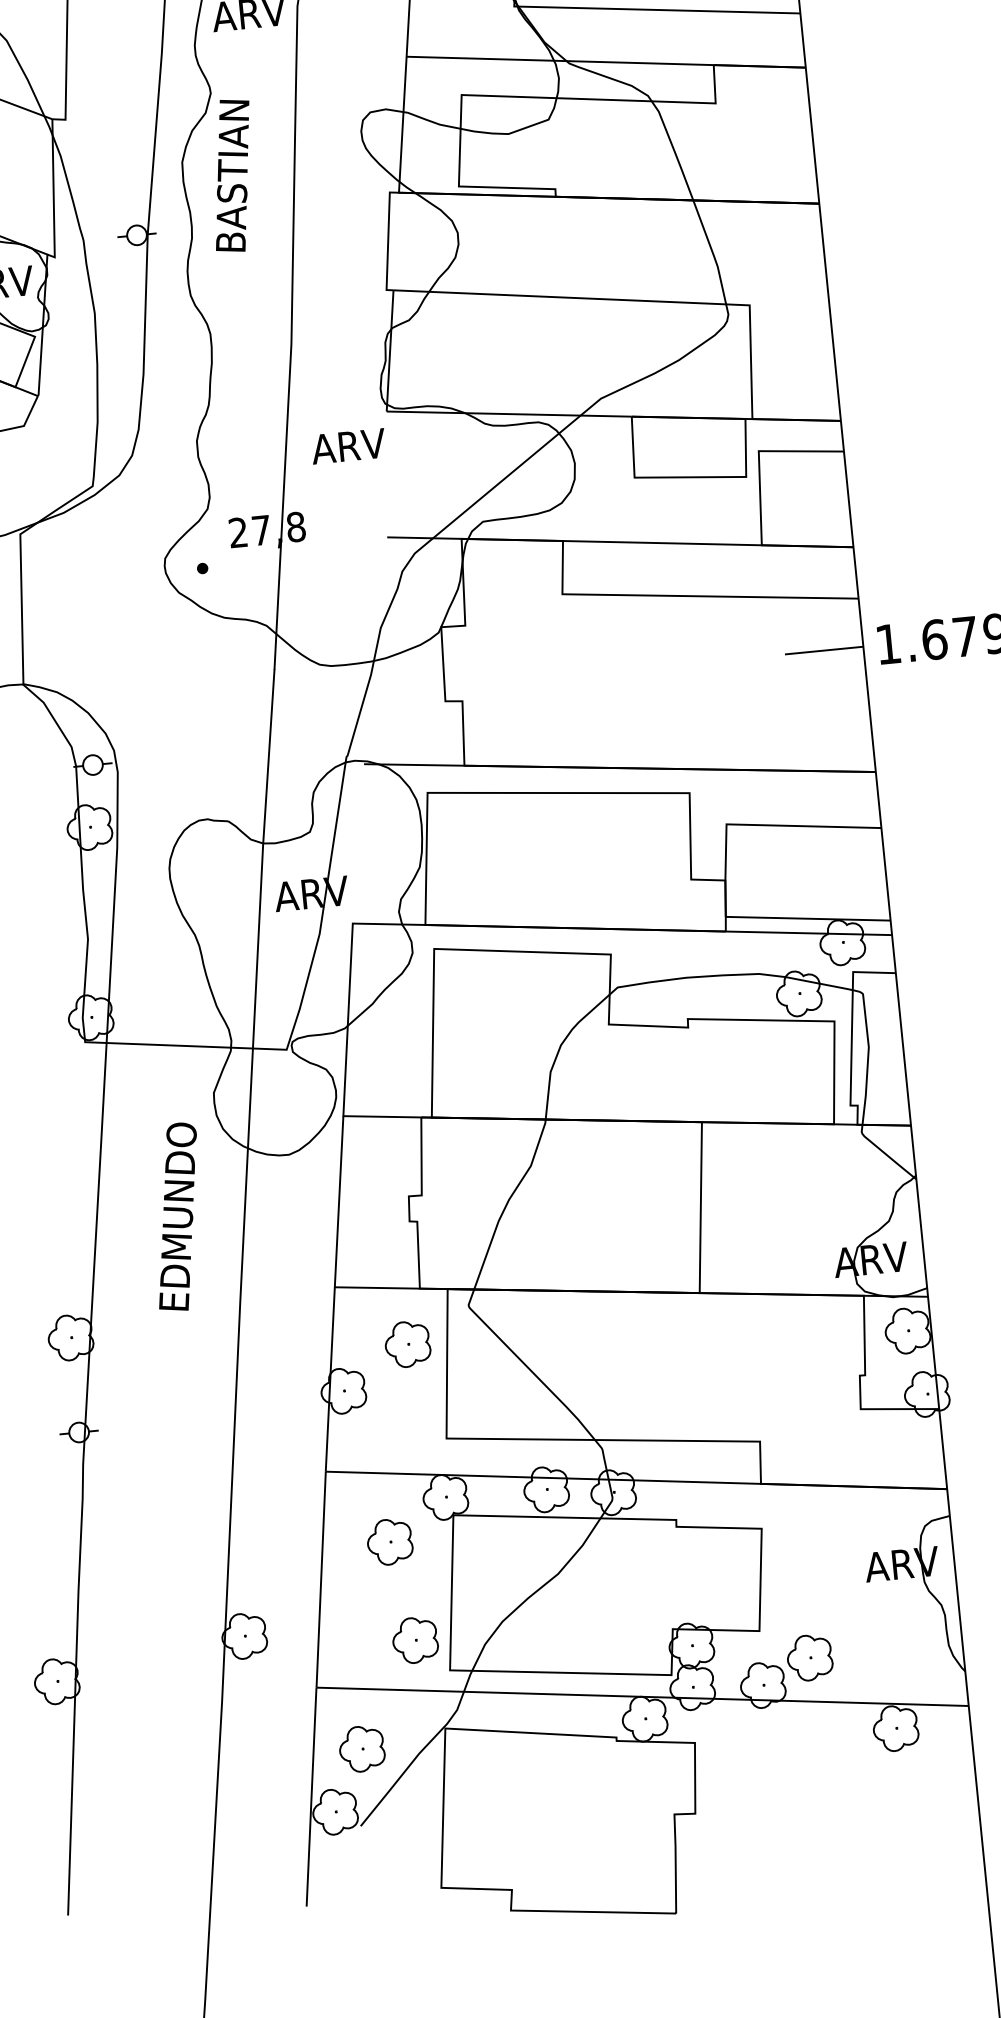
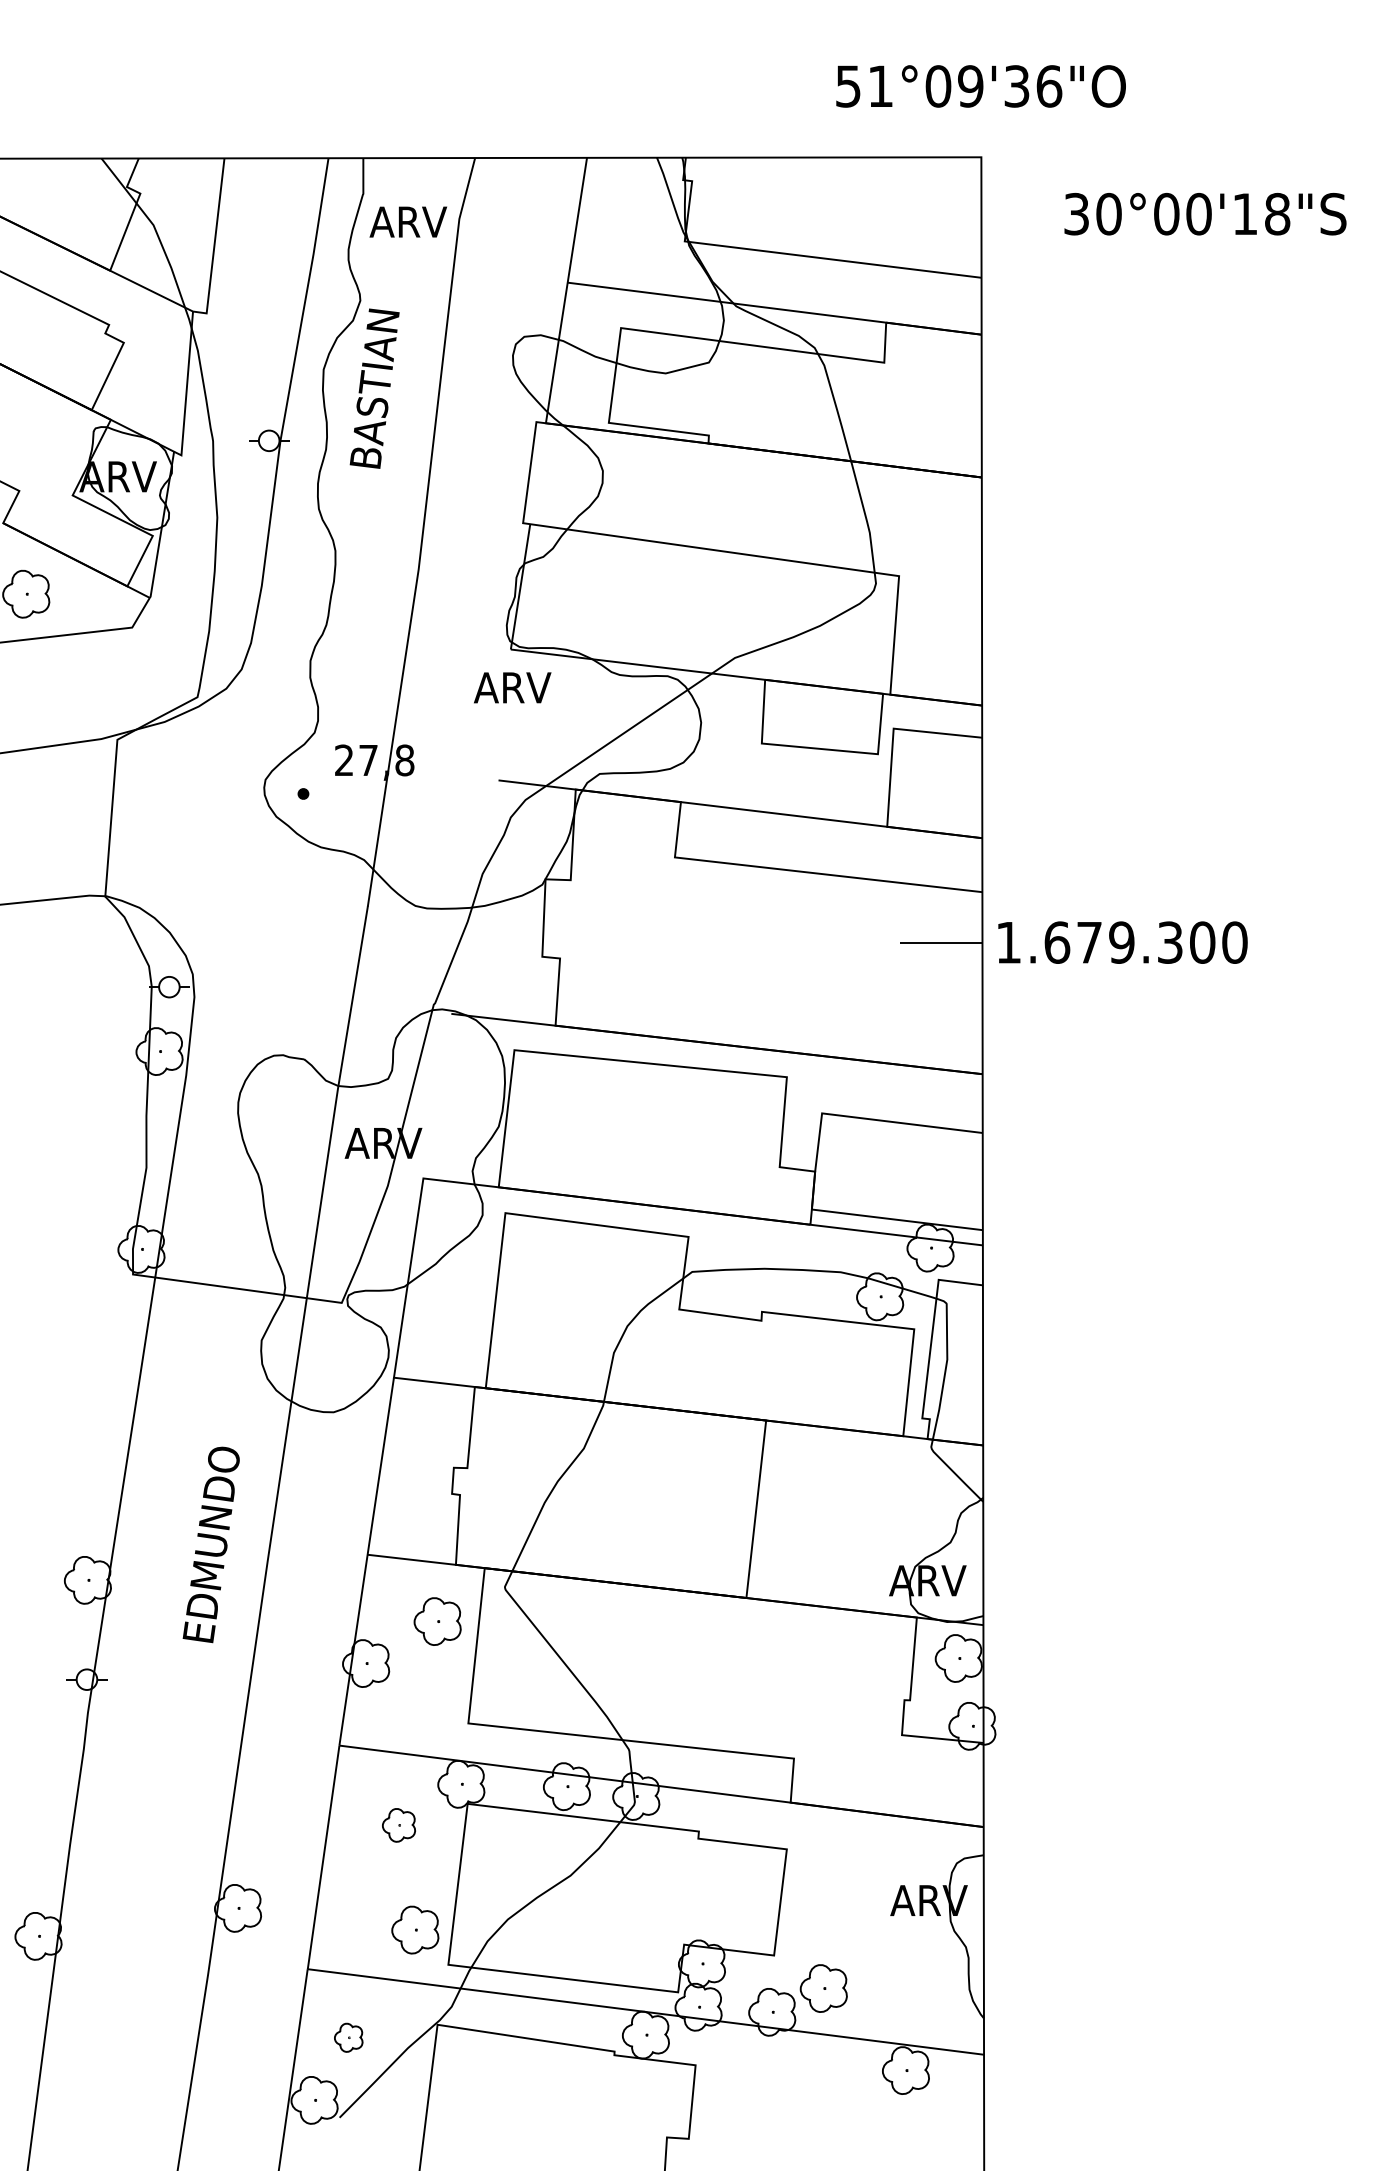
text: (348, 446) -> (512, 687), moved
text: (176, 1216) -> (210, 1544), moved
part: (389, 1542) -> (398, 1825), size x0.7
part: (361, 1748) -> (348, 2037), size x0.6

